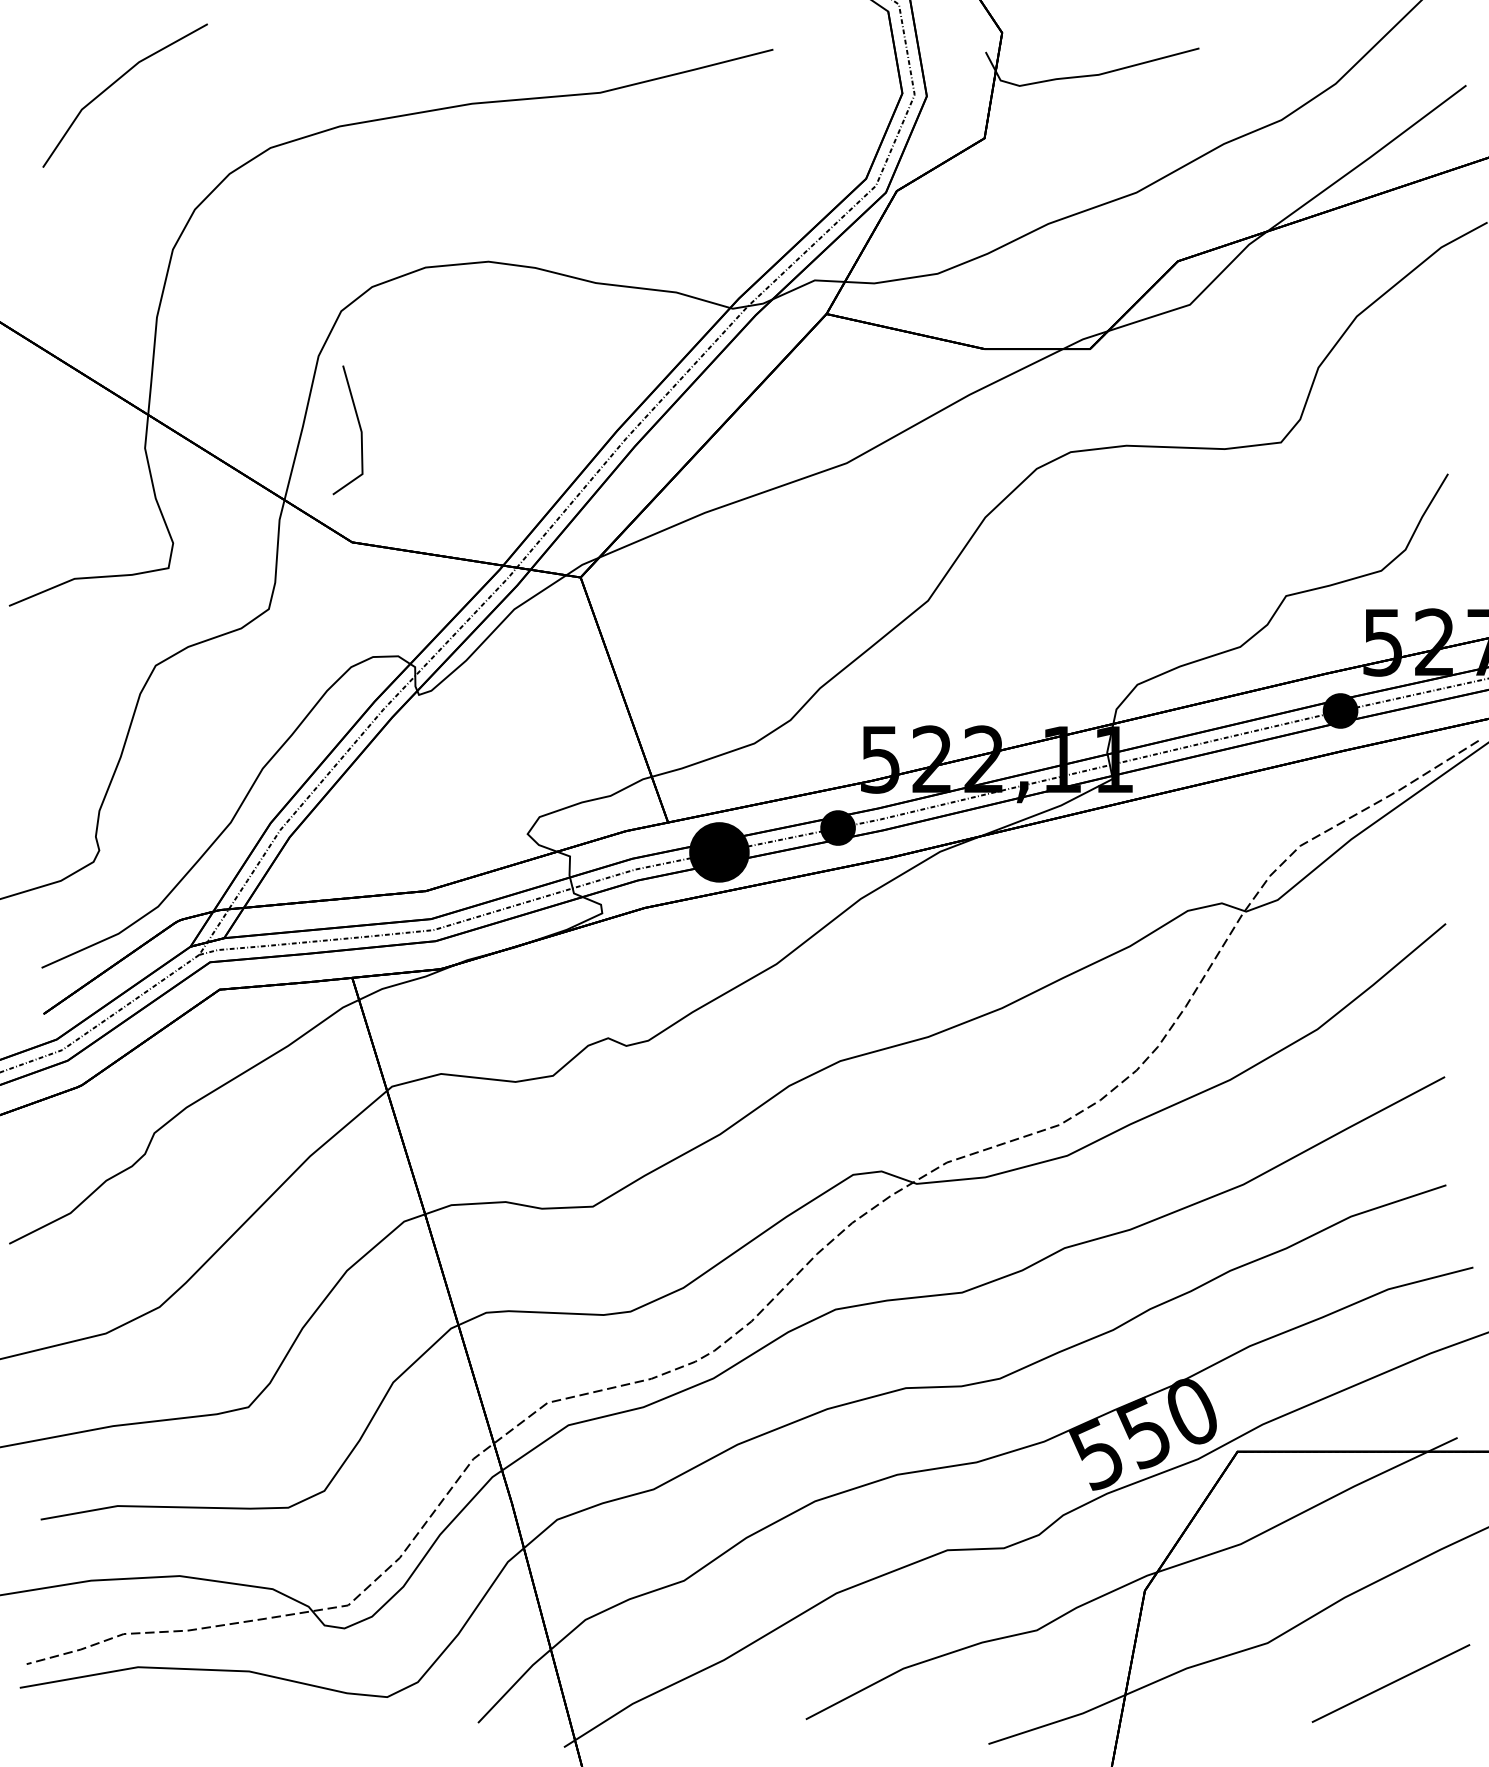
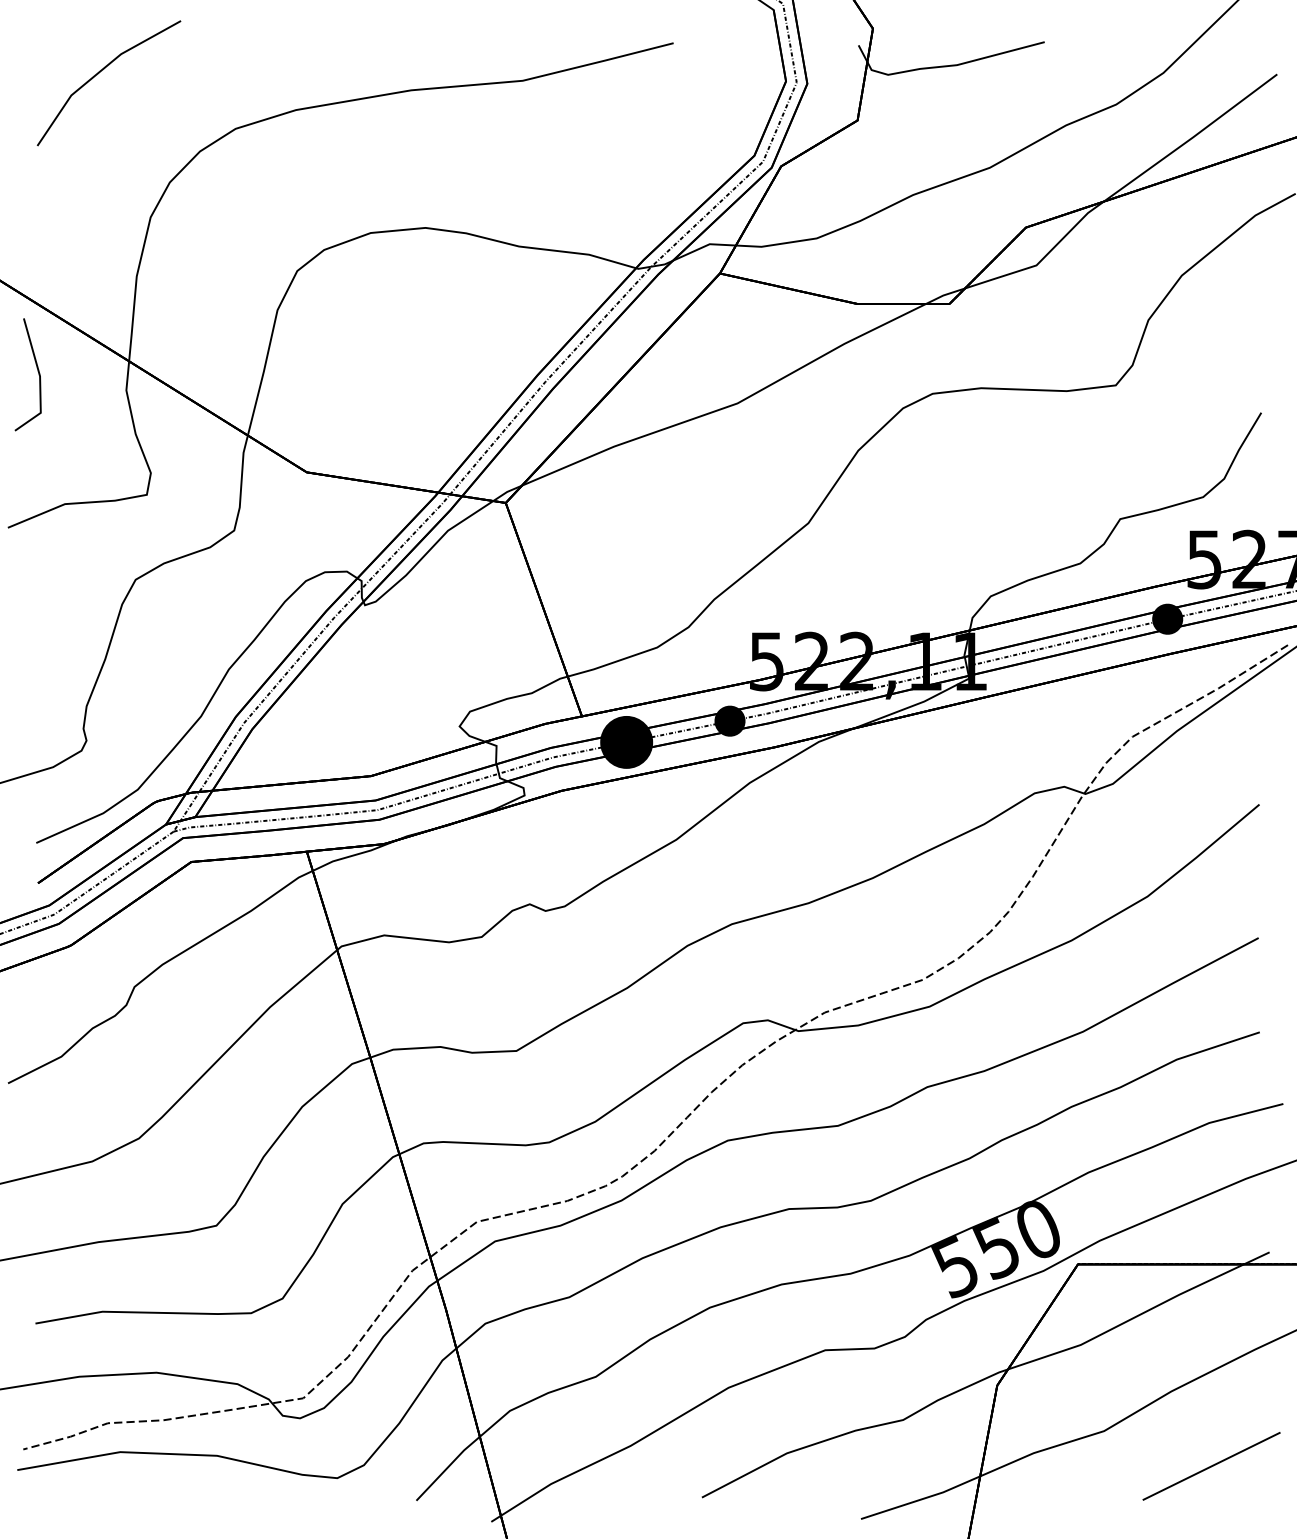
line: (358, 426) -> (37, 371), moved

